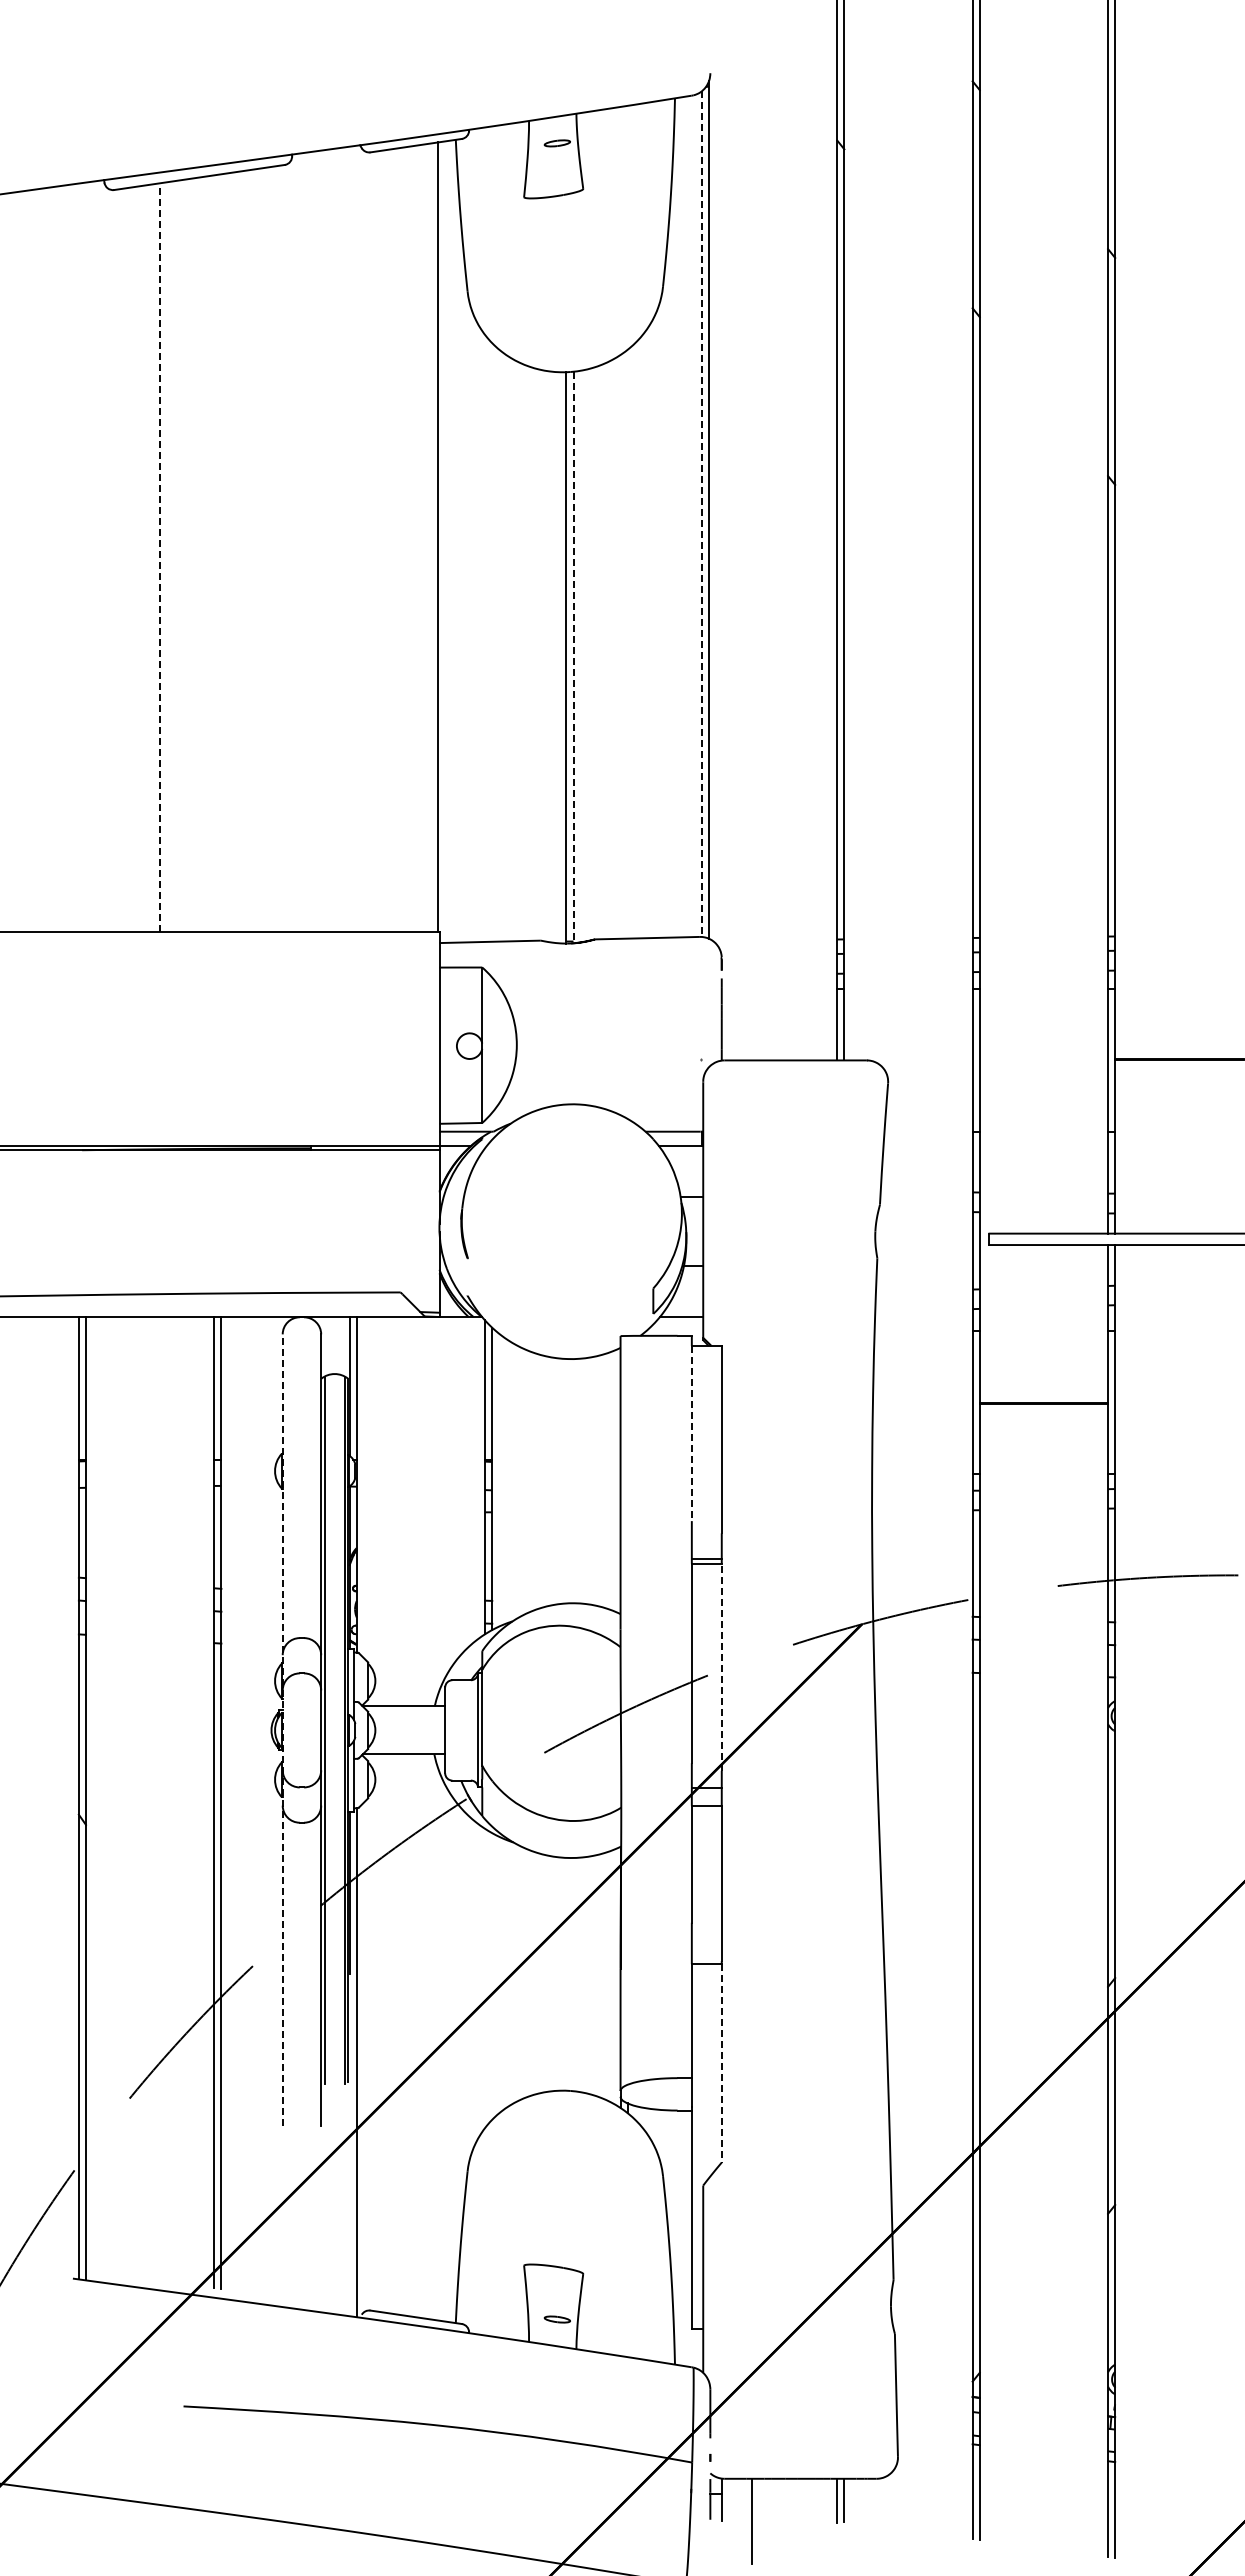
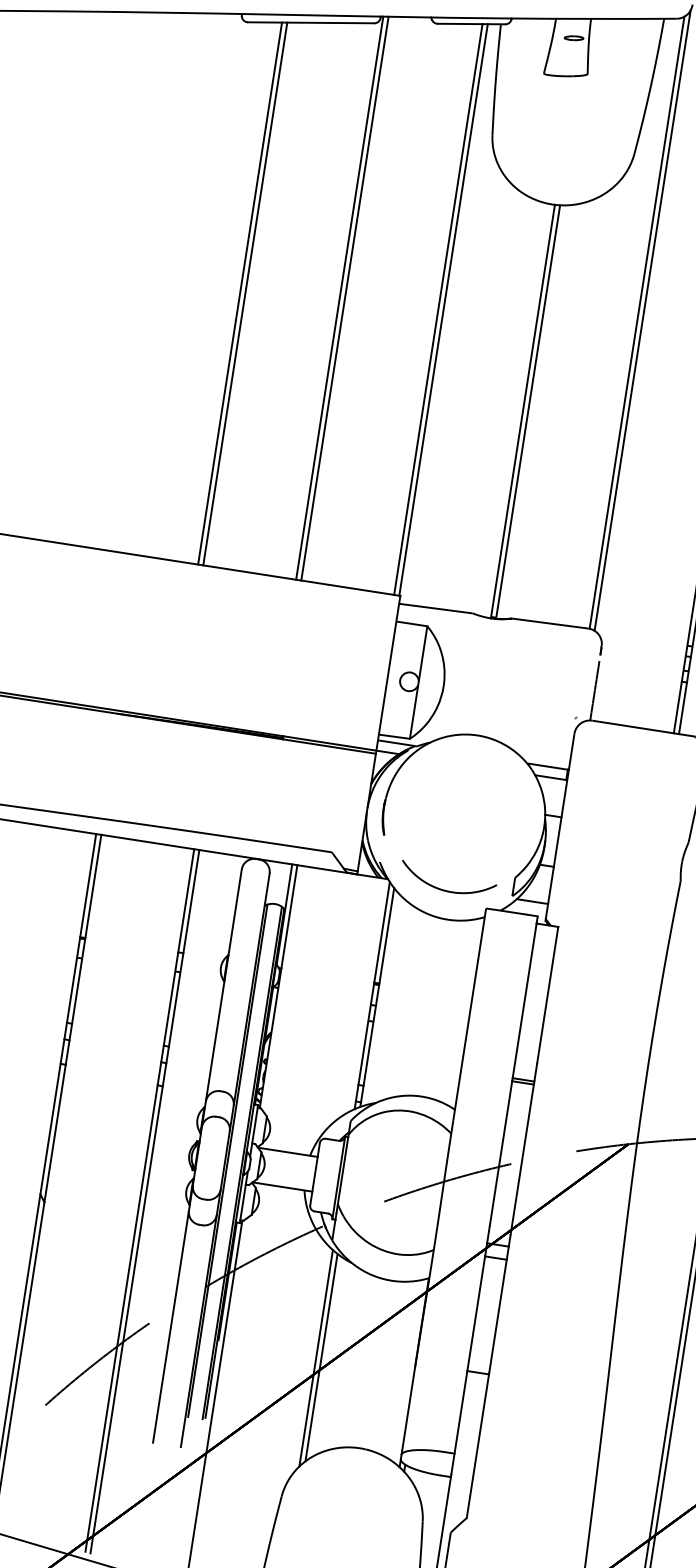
line: (701, 514) -> (636, 322), dashed -> solid
line: (430, 537) -> (438, 309), added
line: (302, 542) -> (344, 298), added
line: (295, 543) -> (339, 298), added
line: (160, 557) -> (240, 293), dashed -> solid
line: (167, 557) -> (245, 294), added
line: (573, 657) -> (528, 412), dashed -> solid
part: (562, 1319) -> (445, 890), added
line: (691, 1433) -> (526, 987), dashed -> solid
line: (721, 1667) -> (522, 1159), dashed -> solid
line: (282, 1729) -> (197, 1155), dashed -> solid
line: (492, 1976) -> (321, 1357), added
line: (485, 1977) -> (316, 1357), added
line: (721, 2063) -> (477, 1446), dashed -> solid

